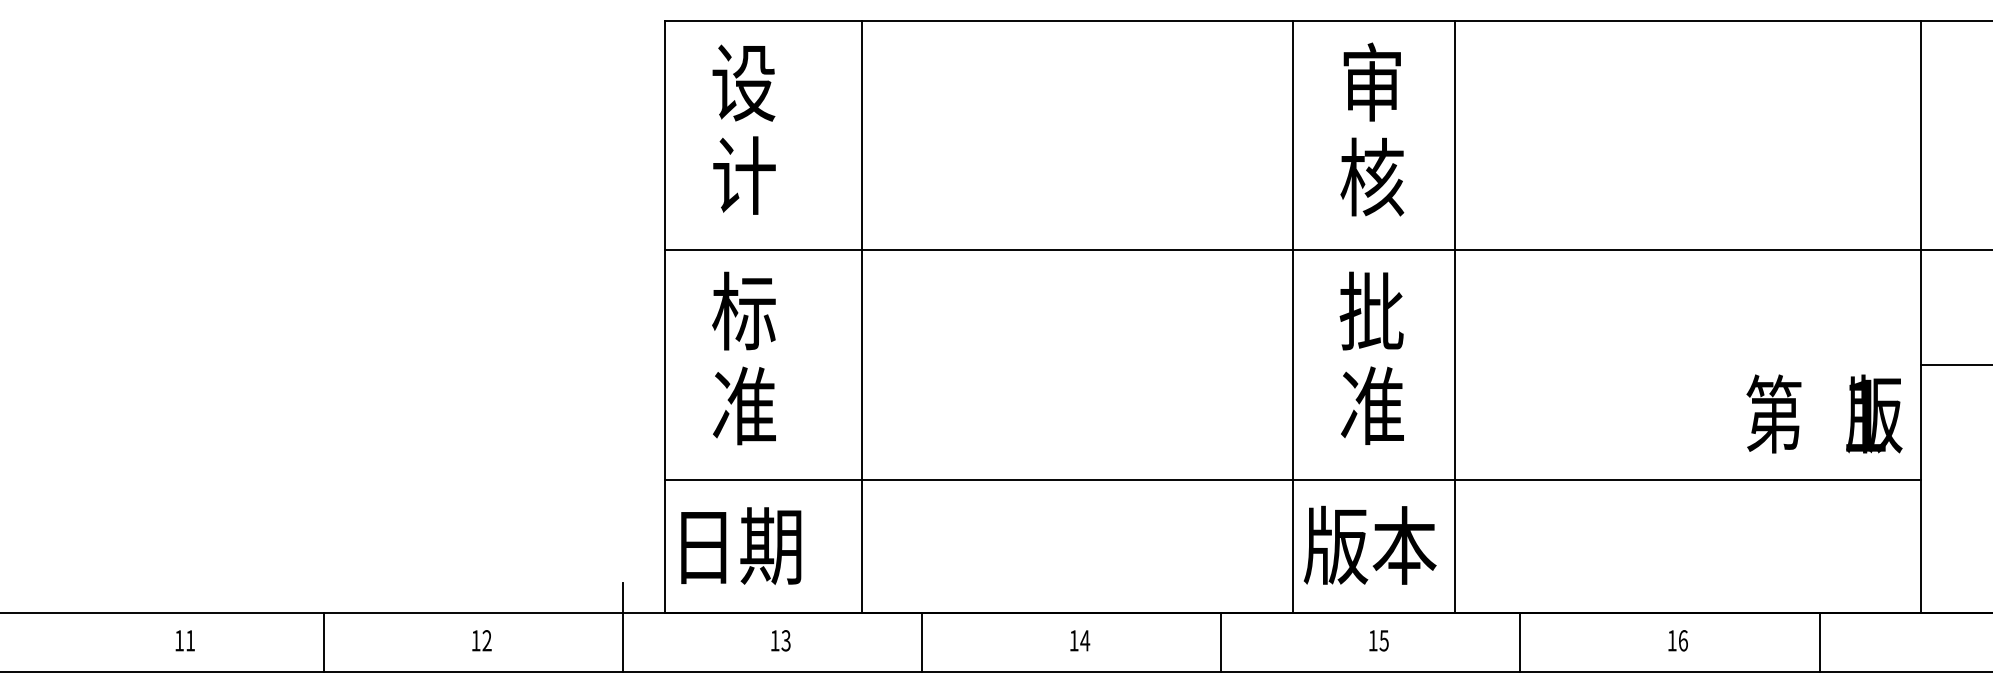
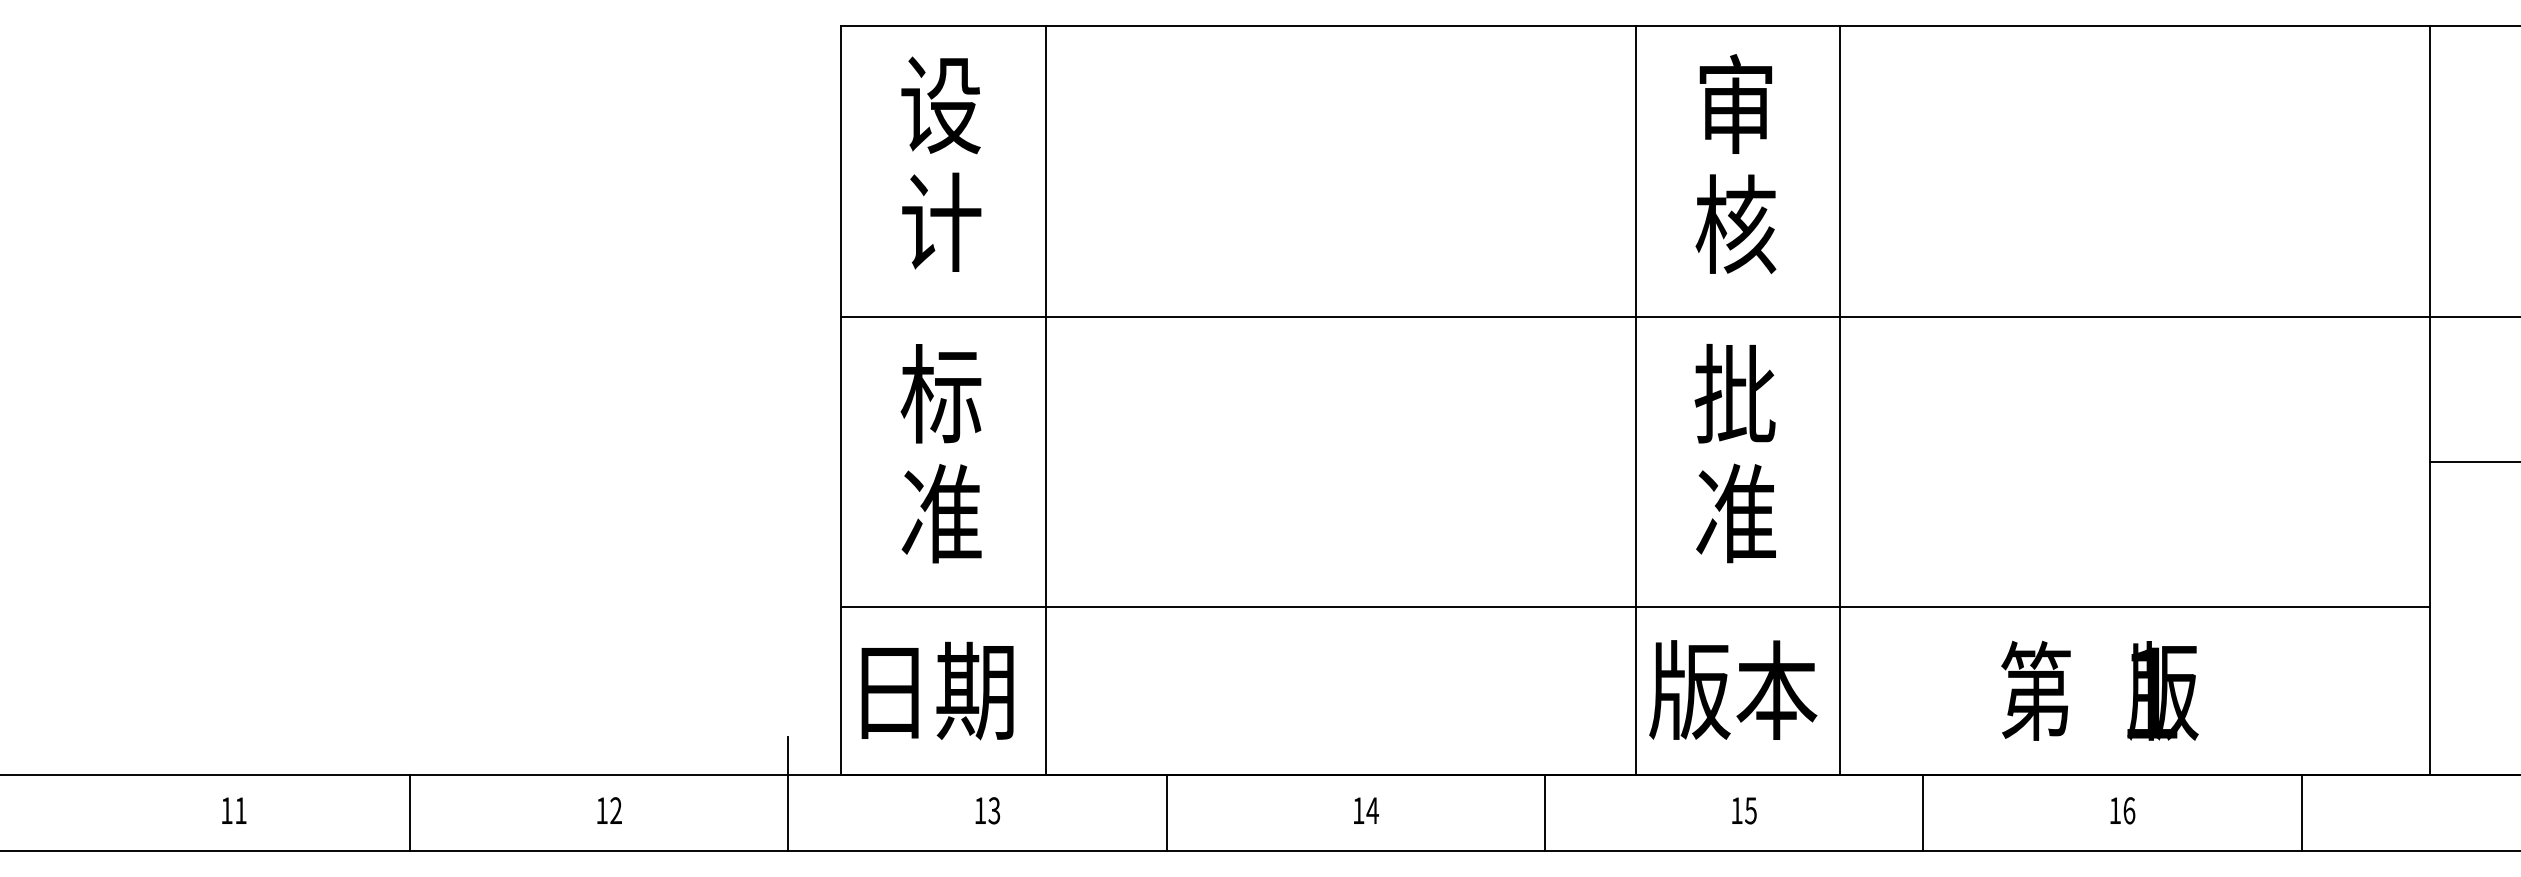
line: (862, 316) -> (1045, 400), moved
text: (1824, 413) -> (2099, 690), moved

